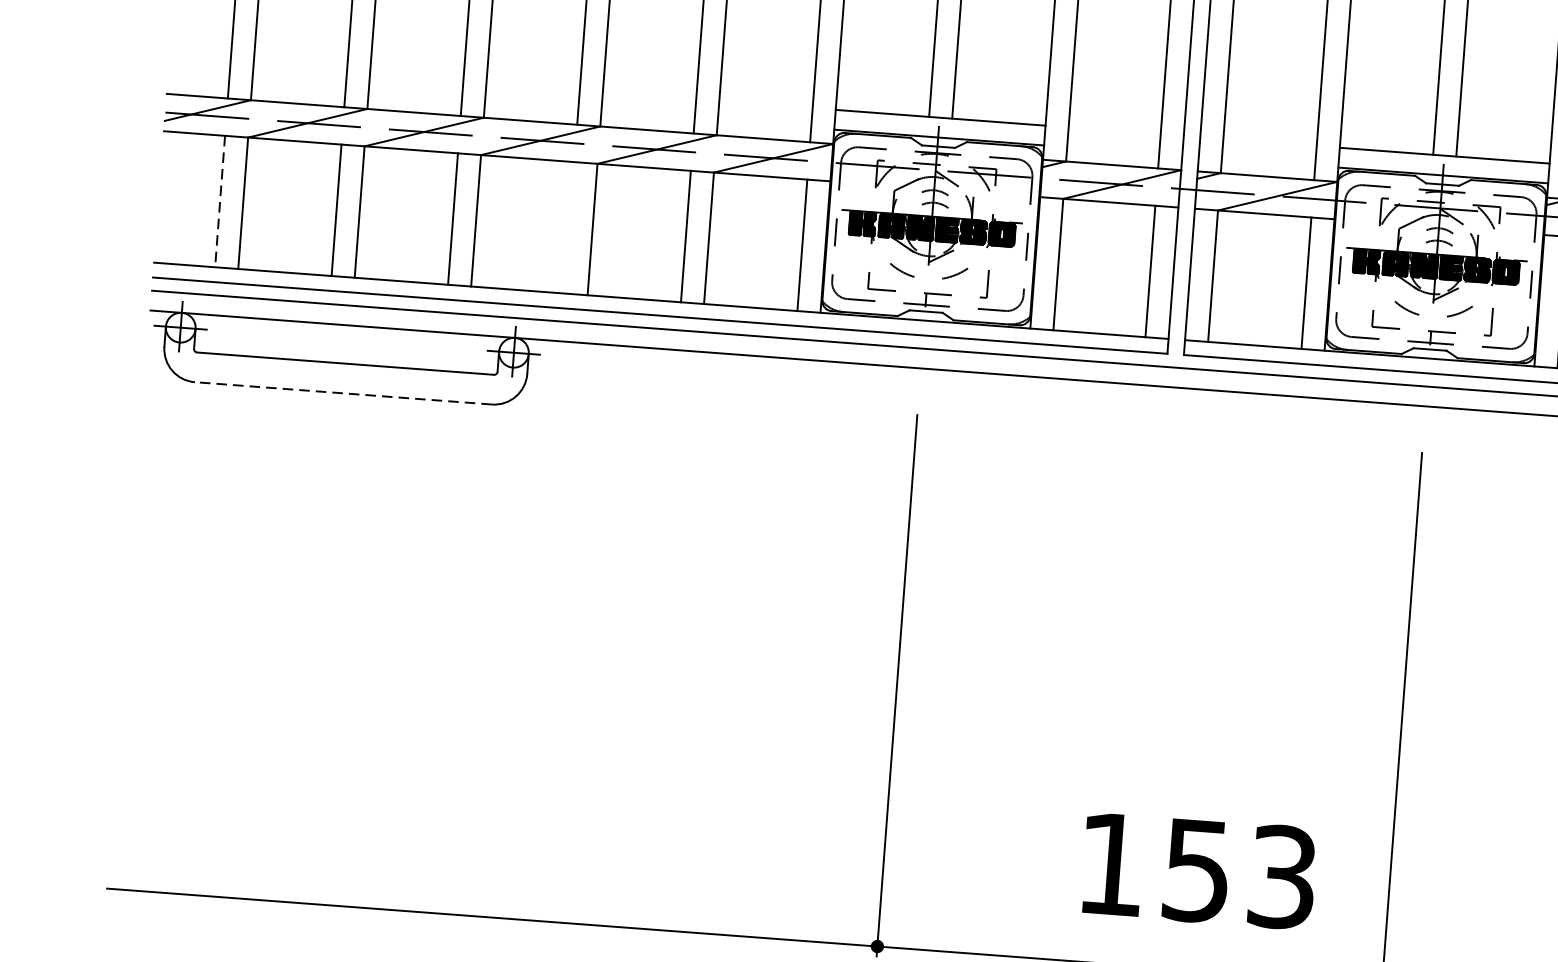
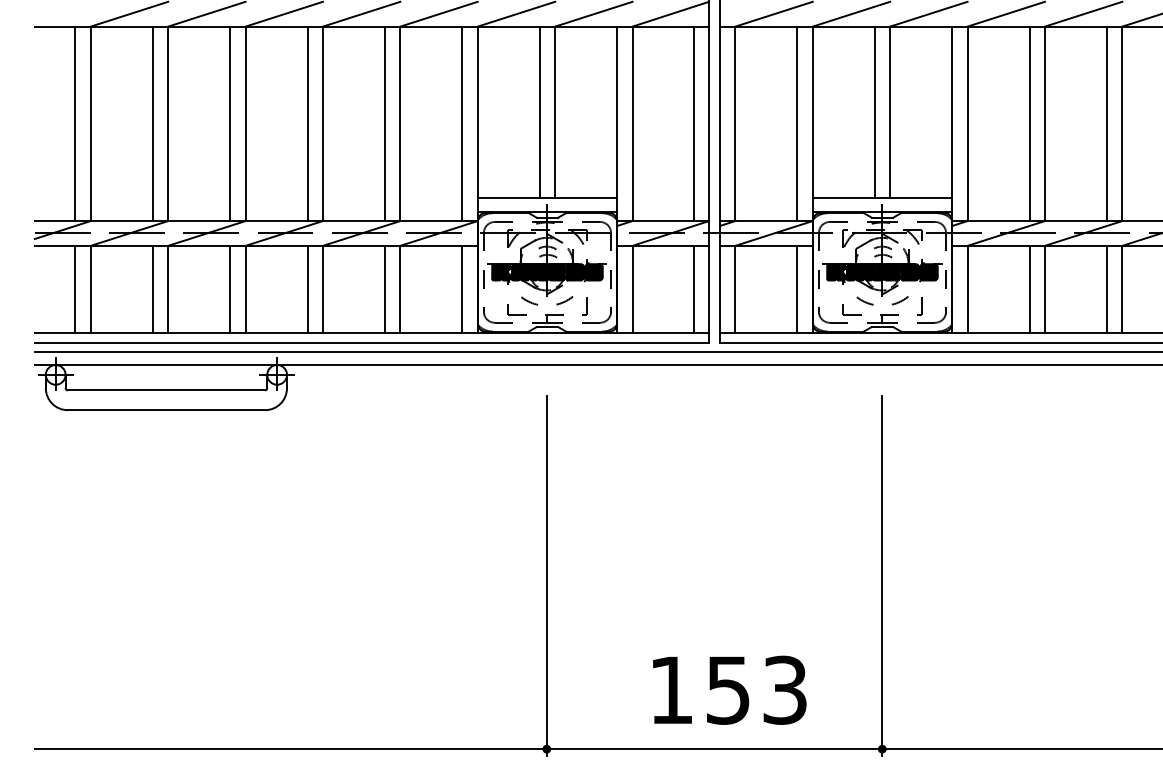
line: (220, 201) -> (75, 289), dashed -> solid
line: (569, 227) -> (307, 289), added
line: (343, 393) -> (166, 410), dashed -> solid
text: (1198, 869) -> (729, 689), moved

